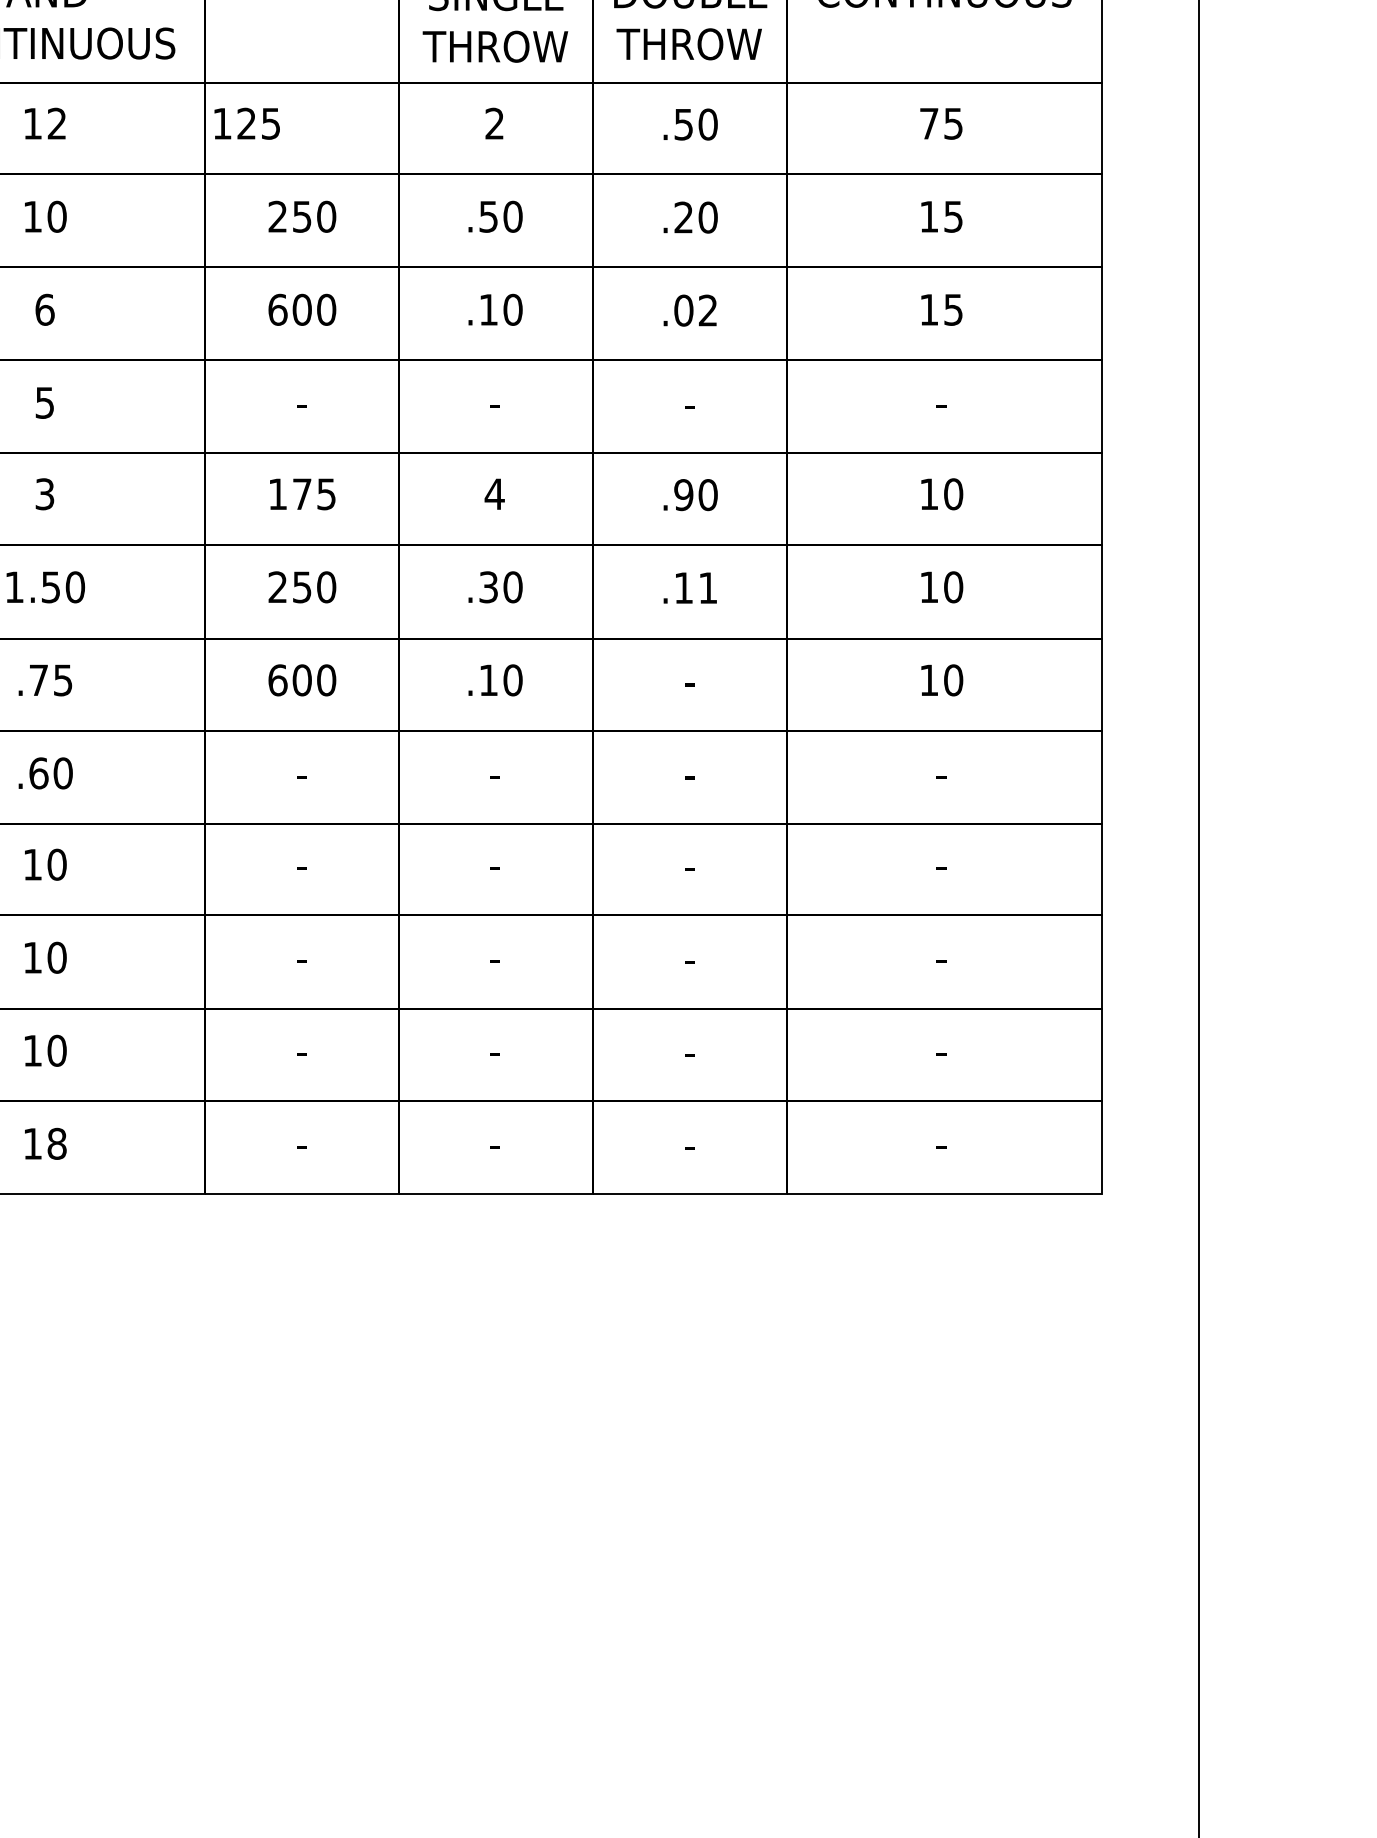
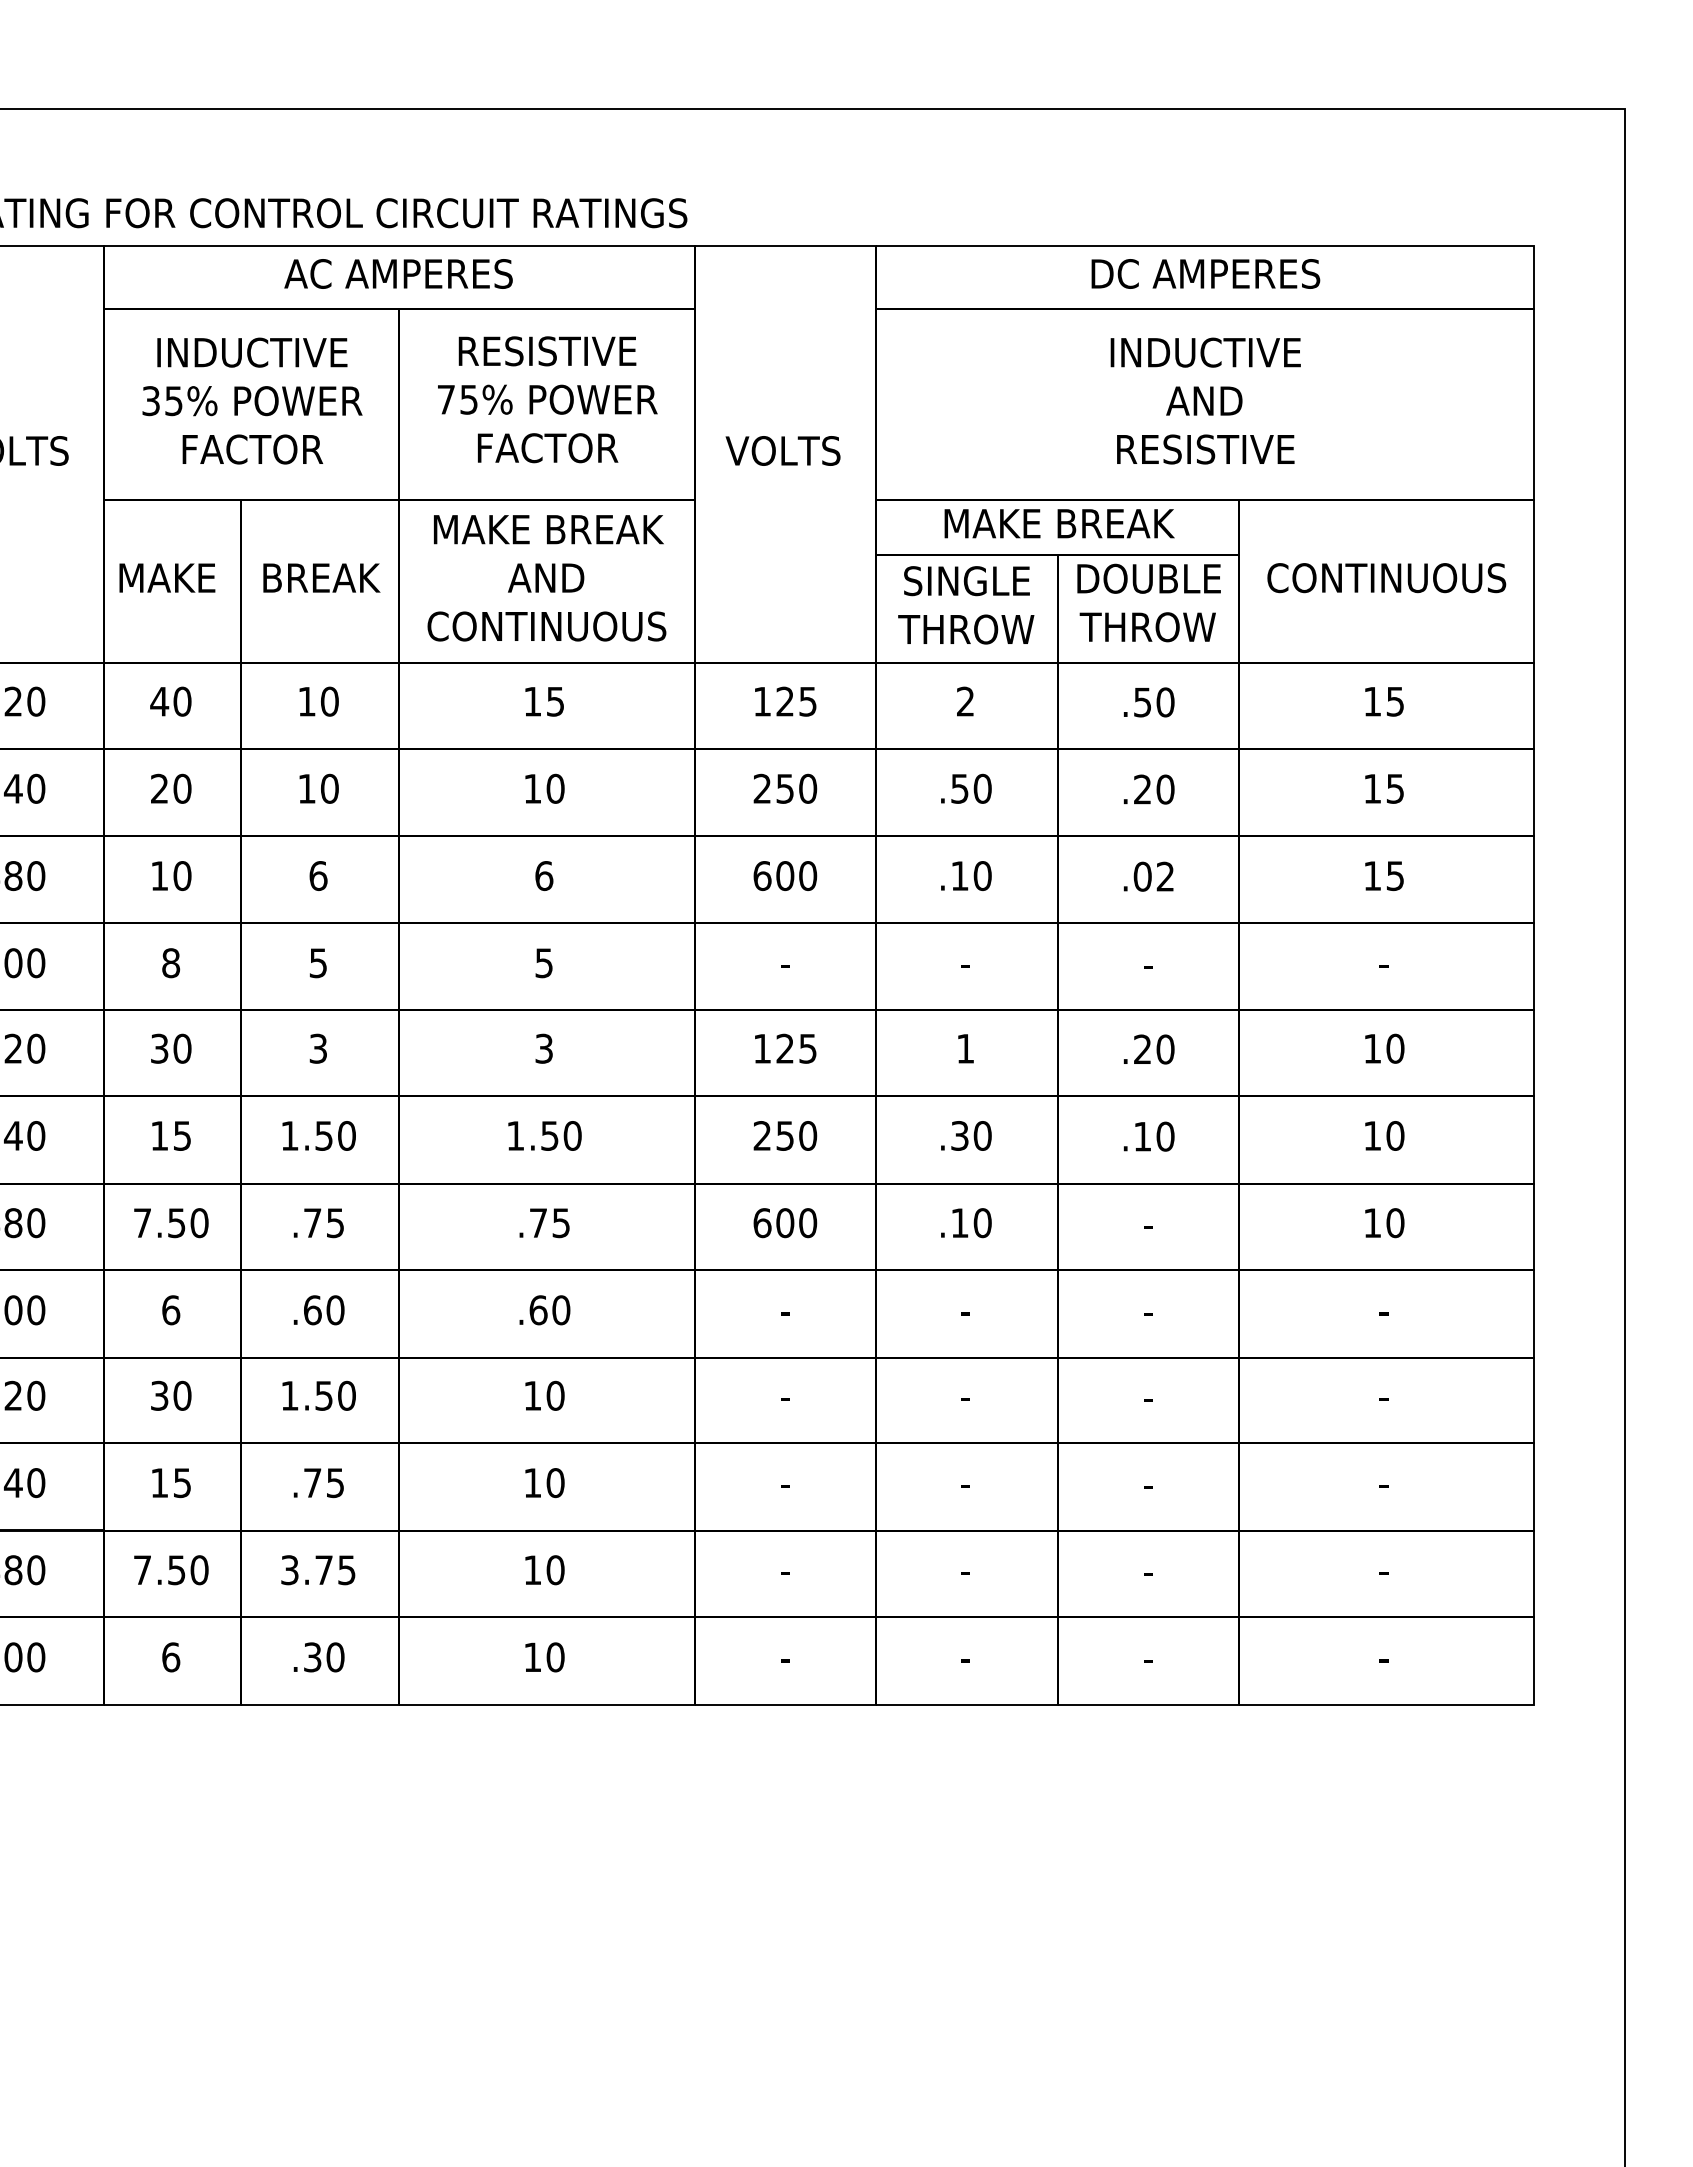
text: (57, 123) -> (555, 701), 12 -> 15
text: (247, 123) -> (785, 701), moved
text: (929, 123) -> (1372, 701), 75 -> 15
text: (301, 493) -> (784, 1048), 175 -> 125
text: (494, 493) -> (965, 1048), 4 -> 1
text: (683, 495) -> (1142, 1049), .90 -> .20
text: (708, 587) -> (1165, 1136), .11 -> .10
text: (57, 1144) -> (555, 1657), 18 -> 10

